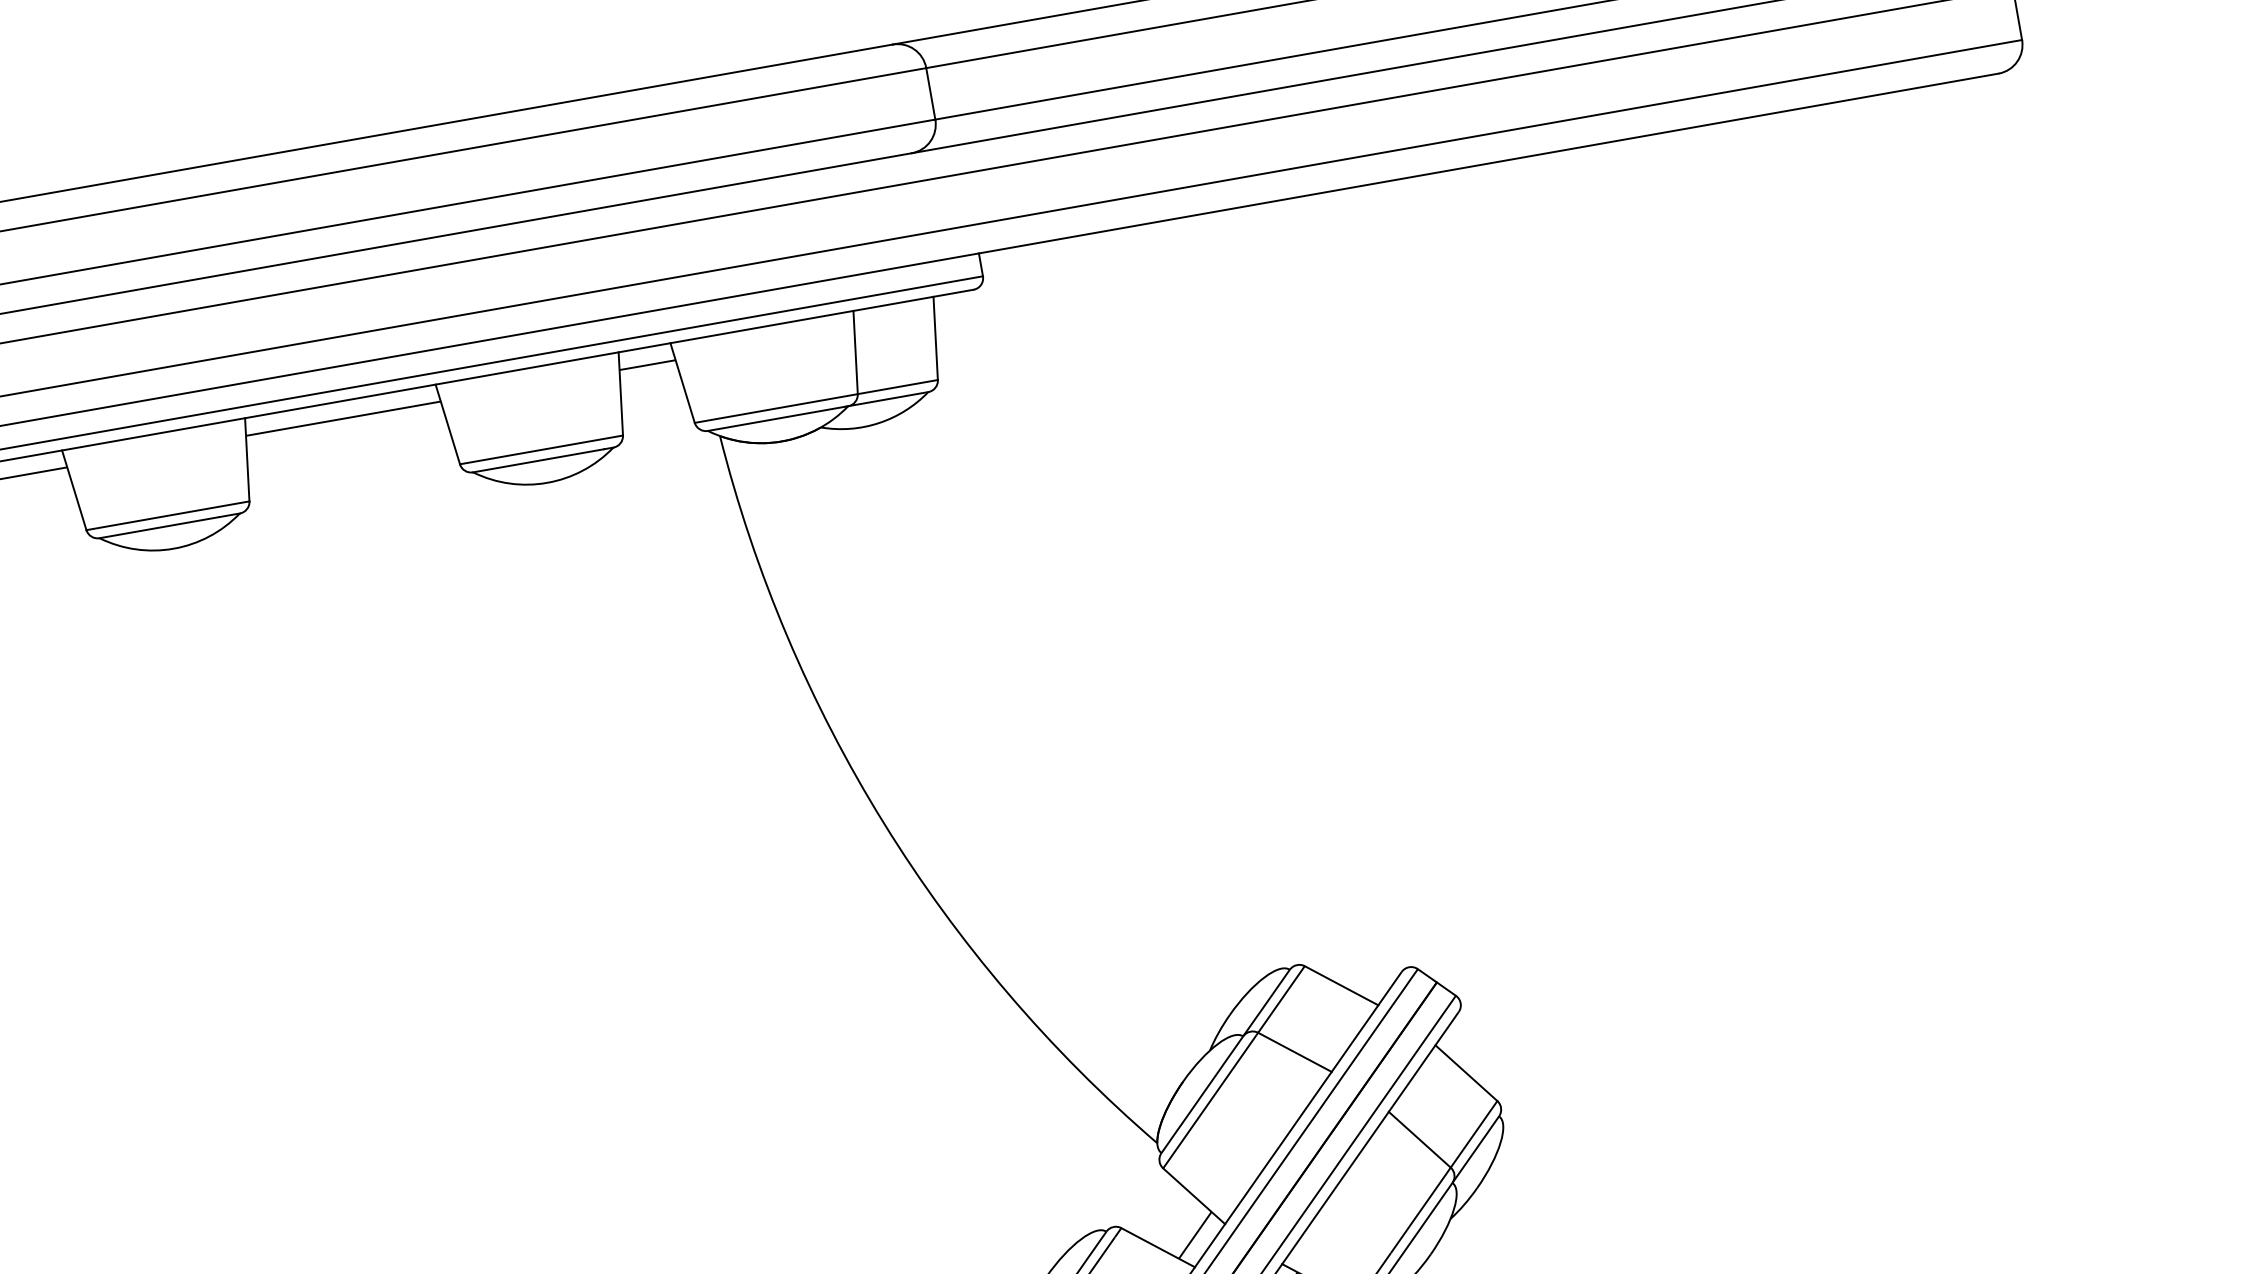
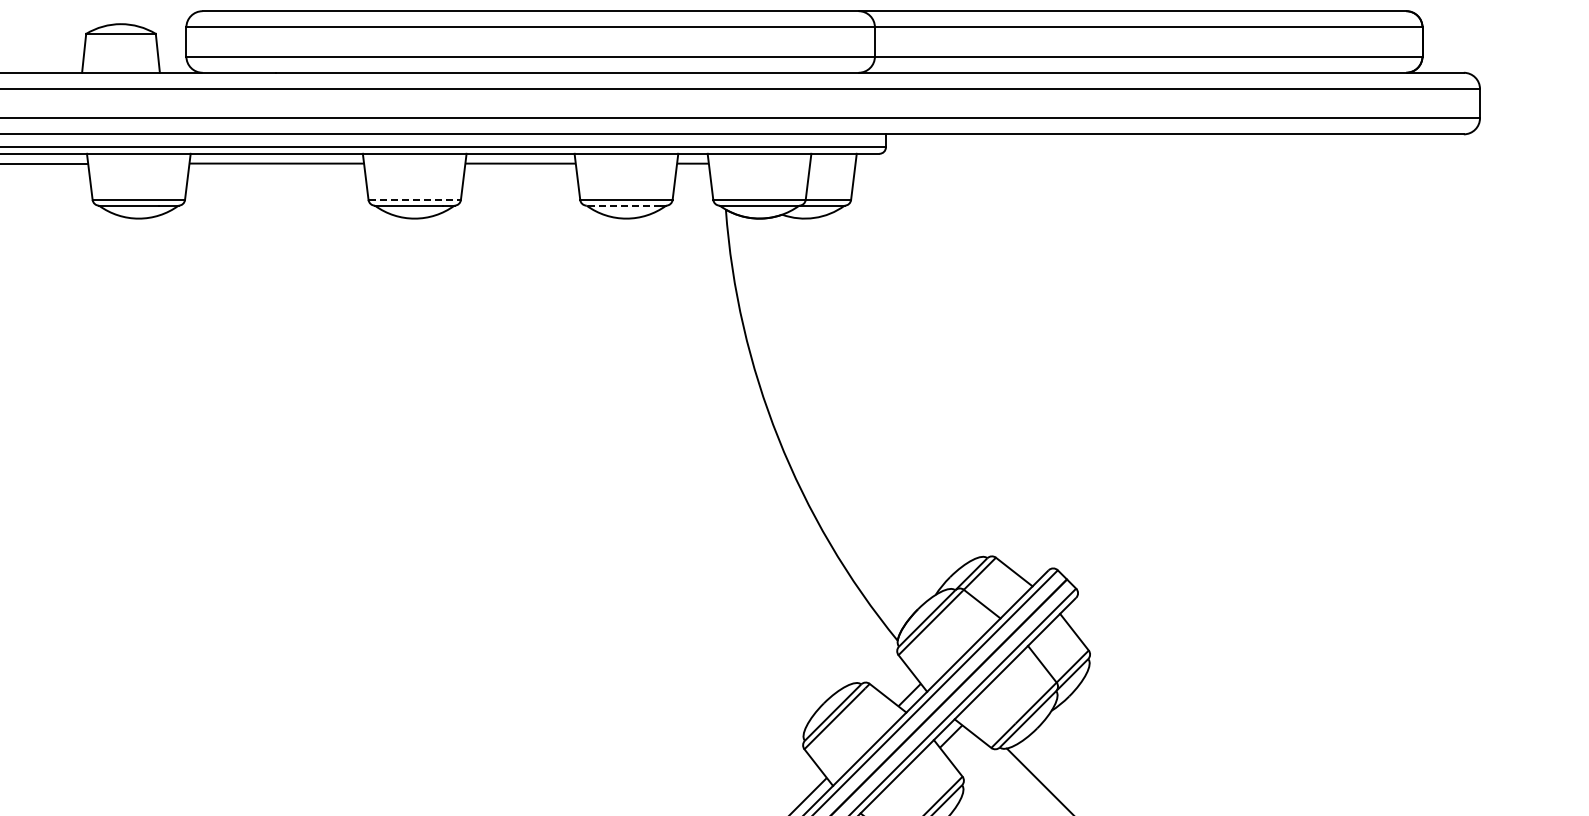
line: (538, 460) -> (623, 205), solid -> dashed
line: (169, 514) -> (415, 199), solid -> dashed

